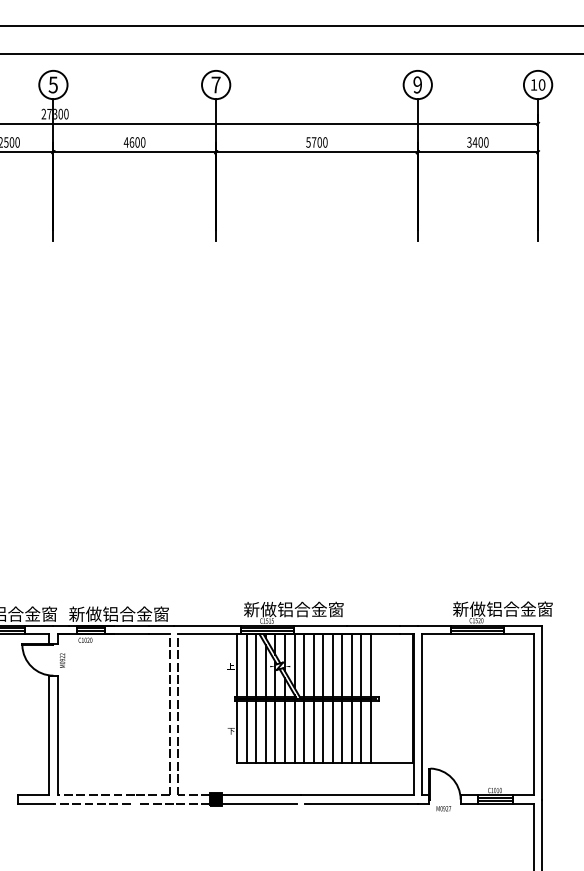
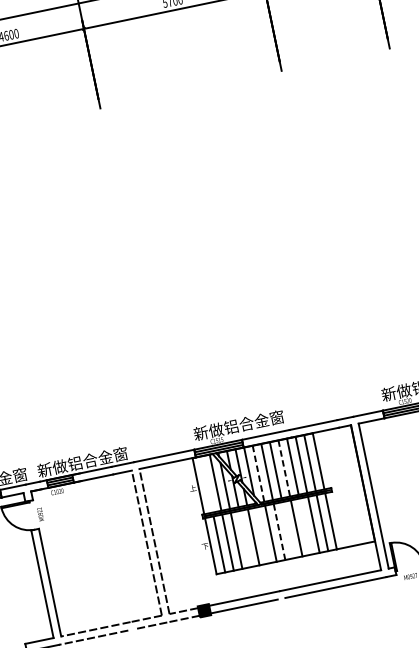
line: (246, 665) -> (206, 484), removed
line: (304, 665) -> (258, 473), solid -> dashed
line: (332, 665) -> (284, 468), solid -> dashed
line: (275, 731) -> (245, 538), removed
line: (294, 731) -> (262, 534), removed
line: (313, 731) -> (279, 531), solid -> dashed
line: (323, 731) -> (288, 529), removed
line: (342, 731) -> (305, 526), removed

